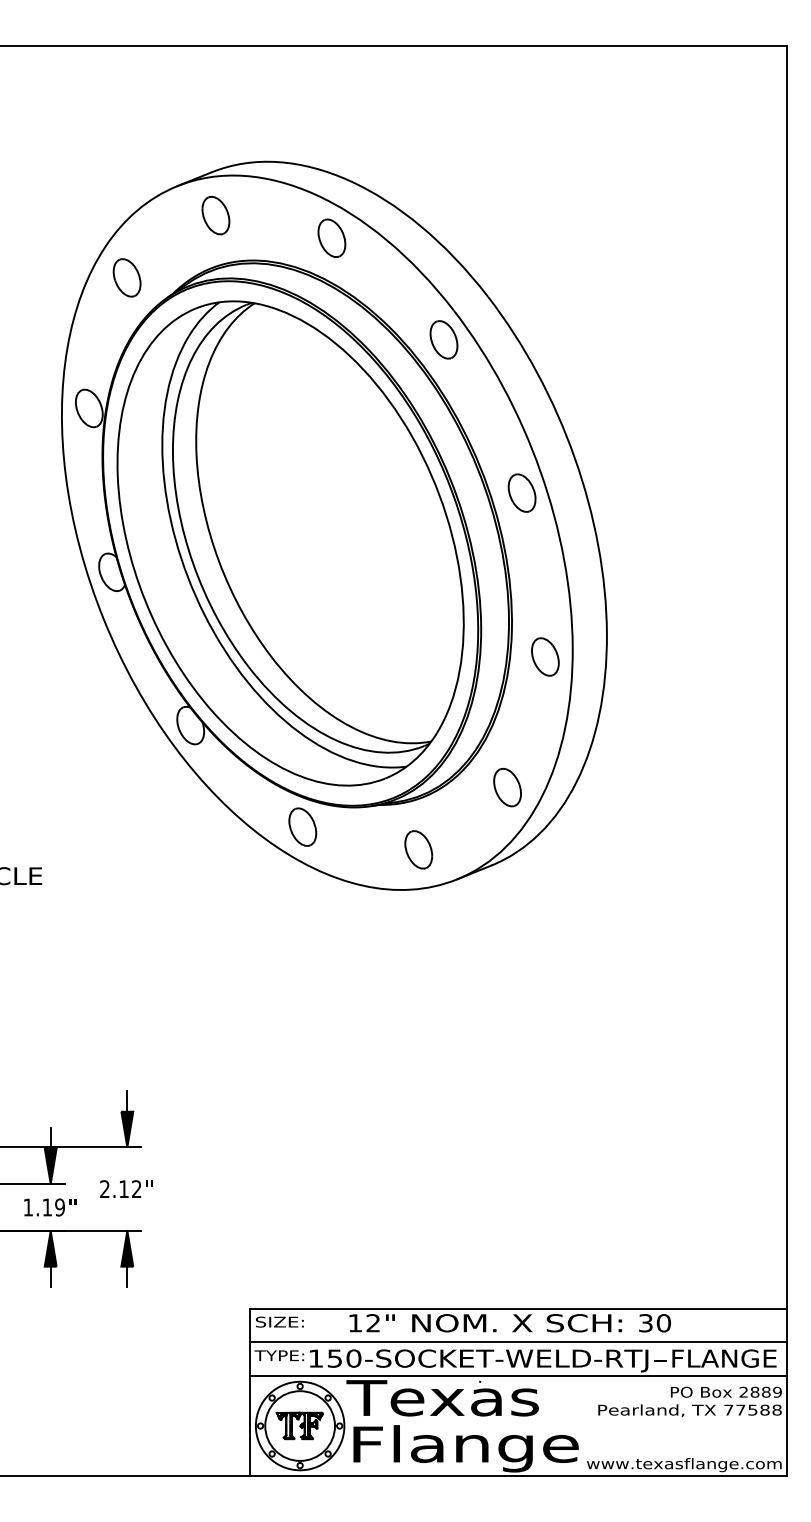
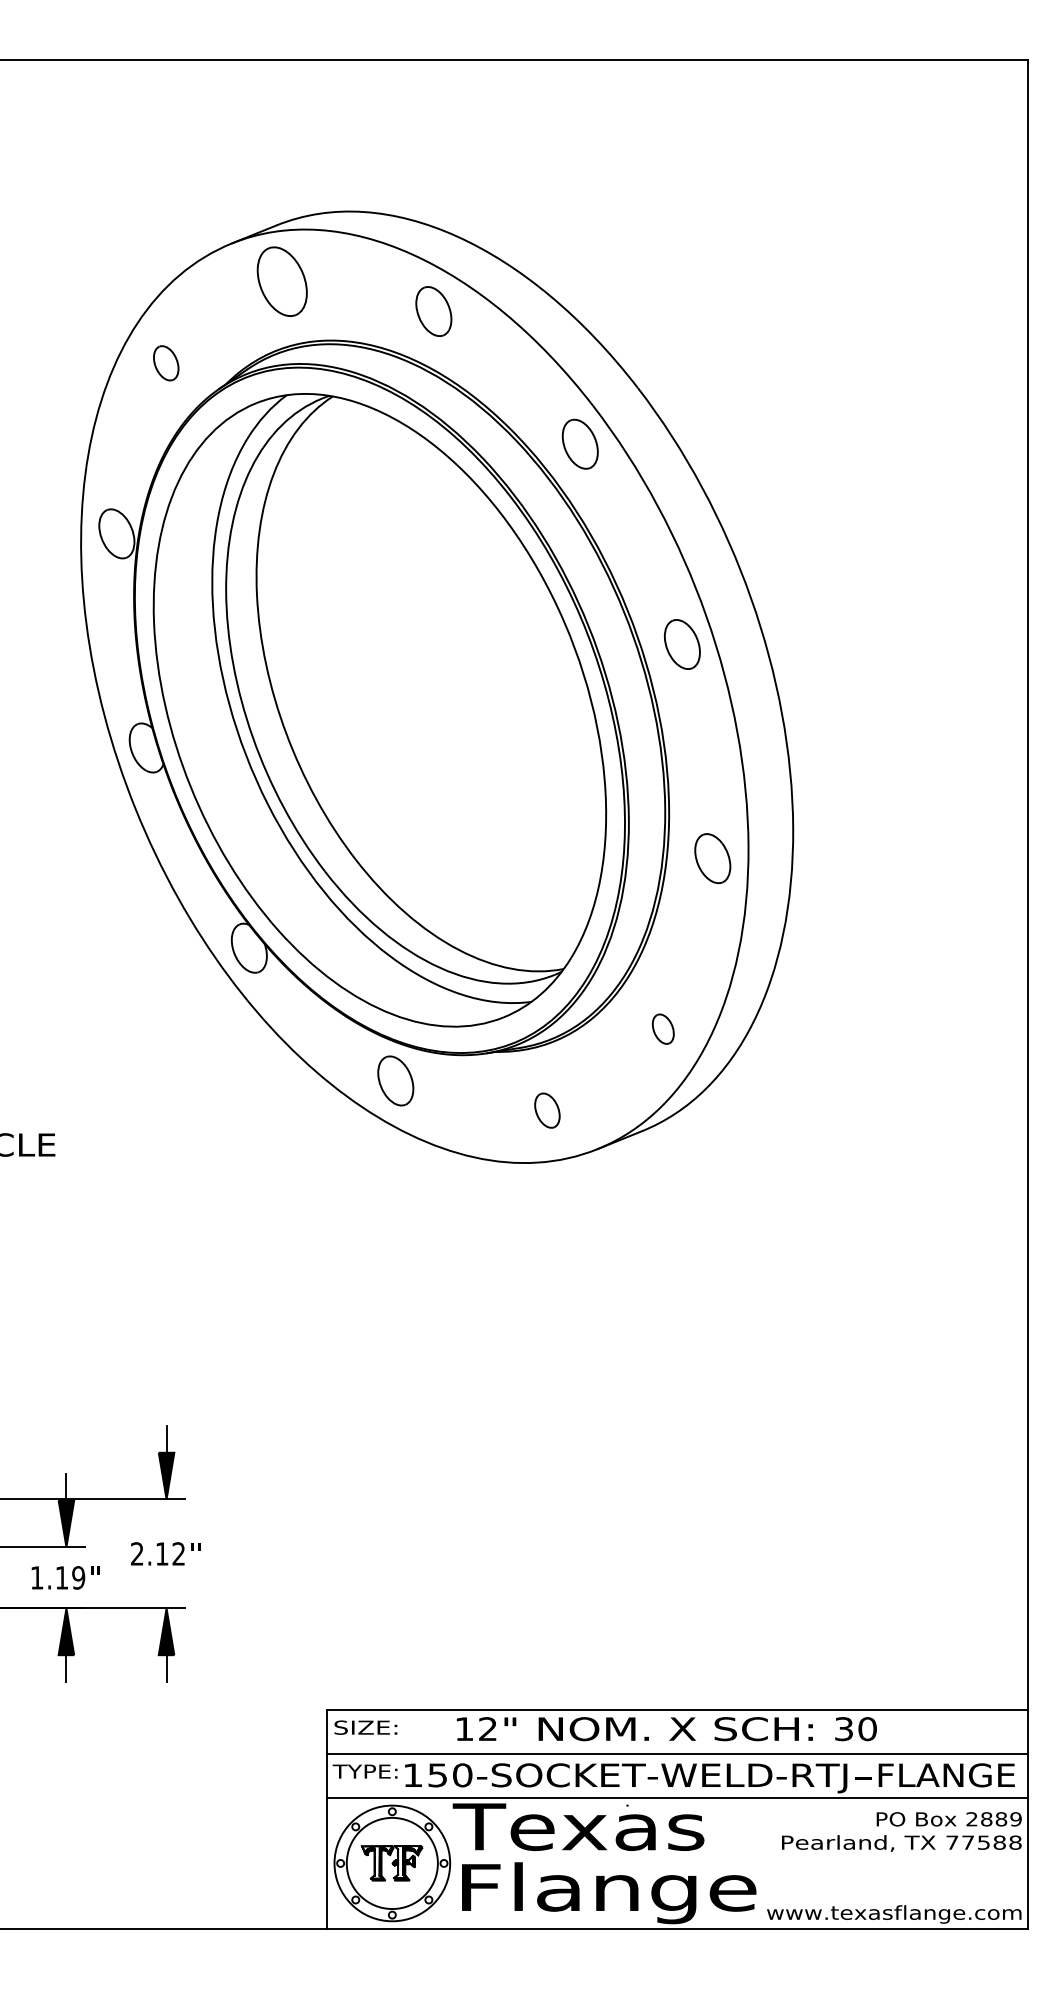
part: (215, 215) -> (281, 281), size x1.4
part: (126, 277) -> (165, 362), size x0.7
part: (507, 787) -> (663, 1029), size x0.6
part: (418, 849) -> (546, 1110), size x0.7

